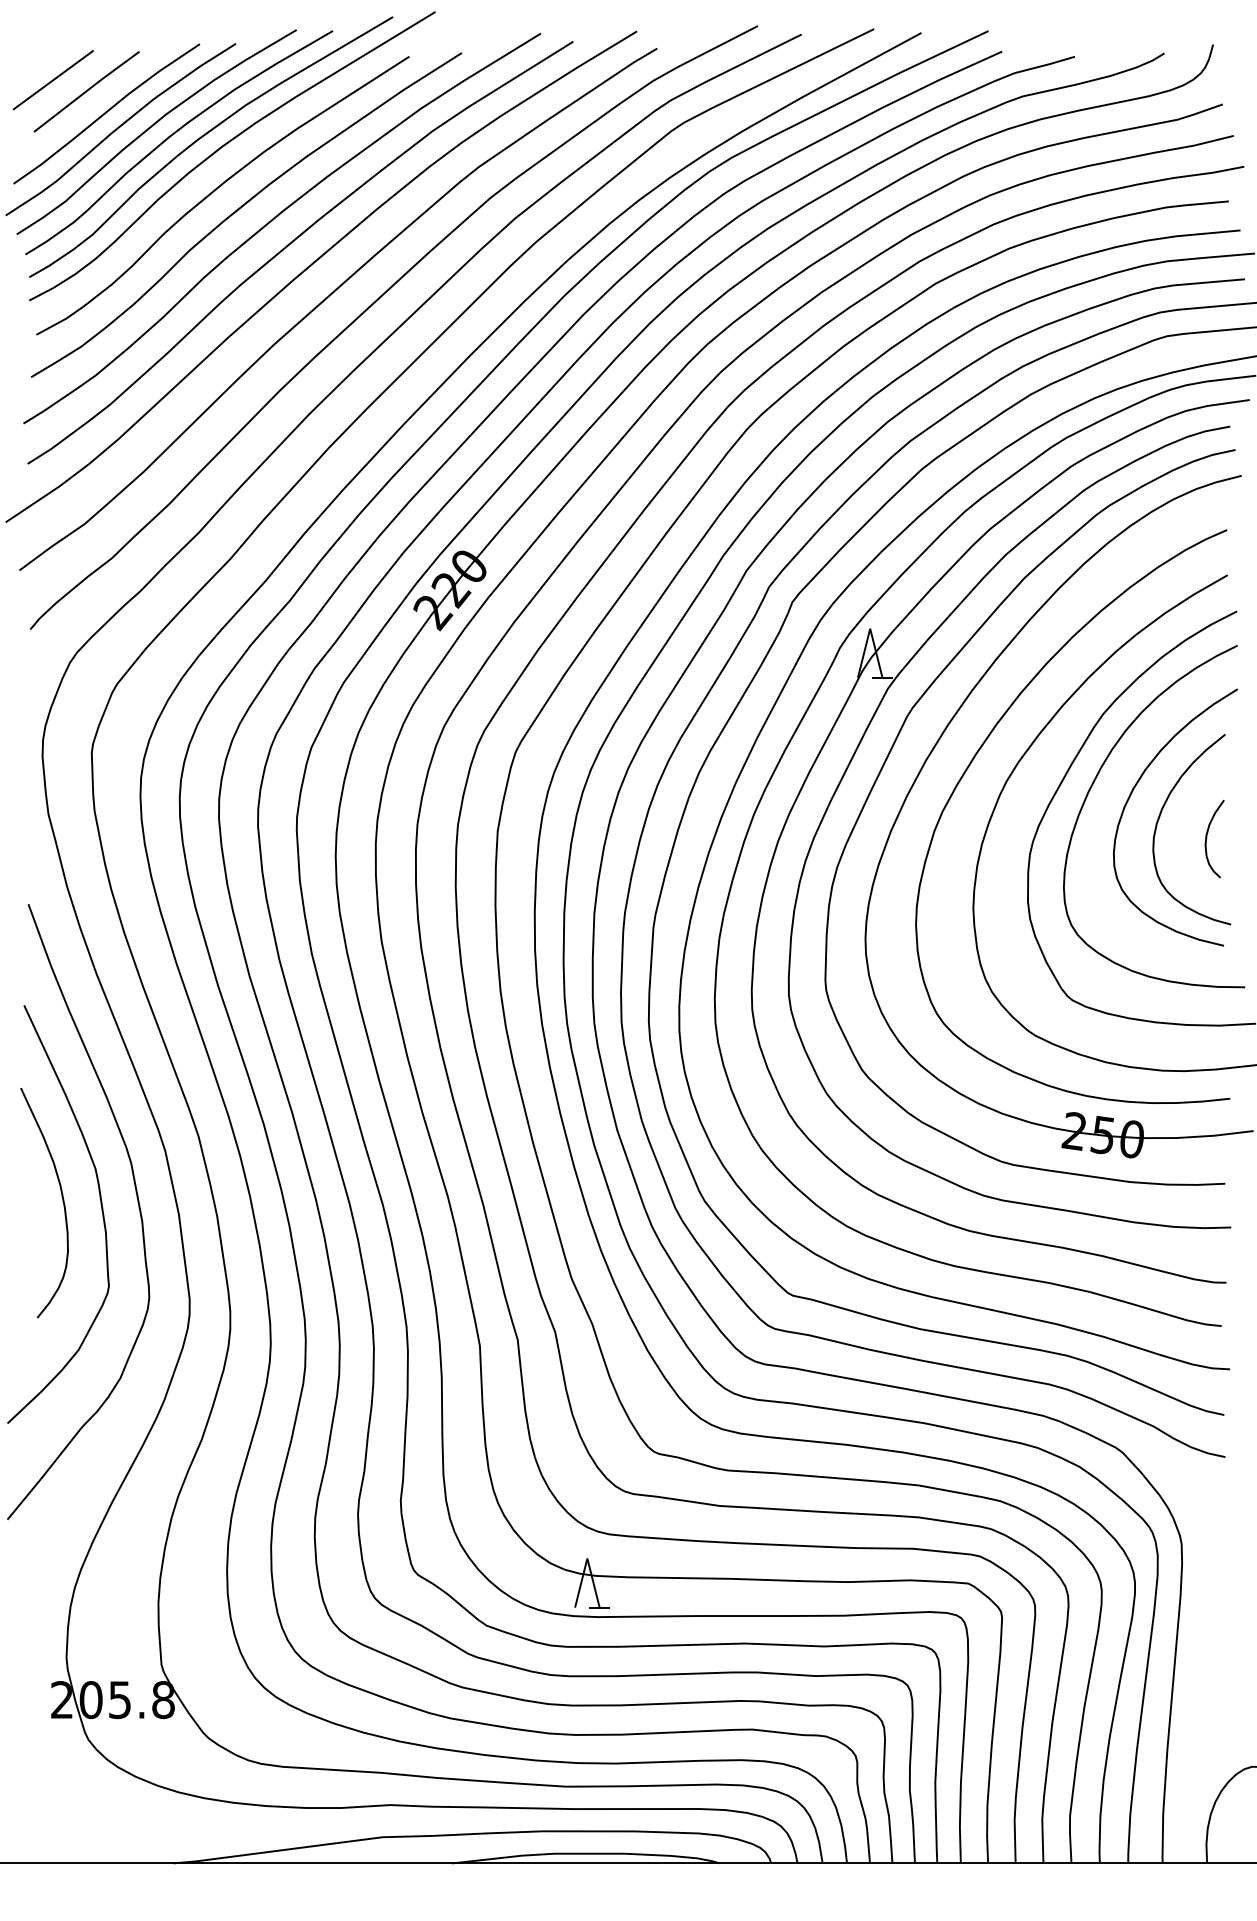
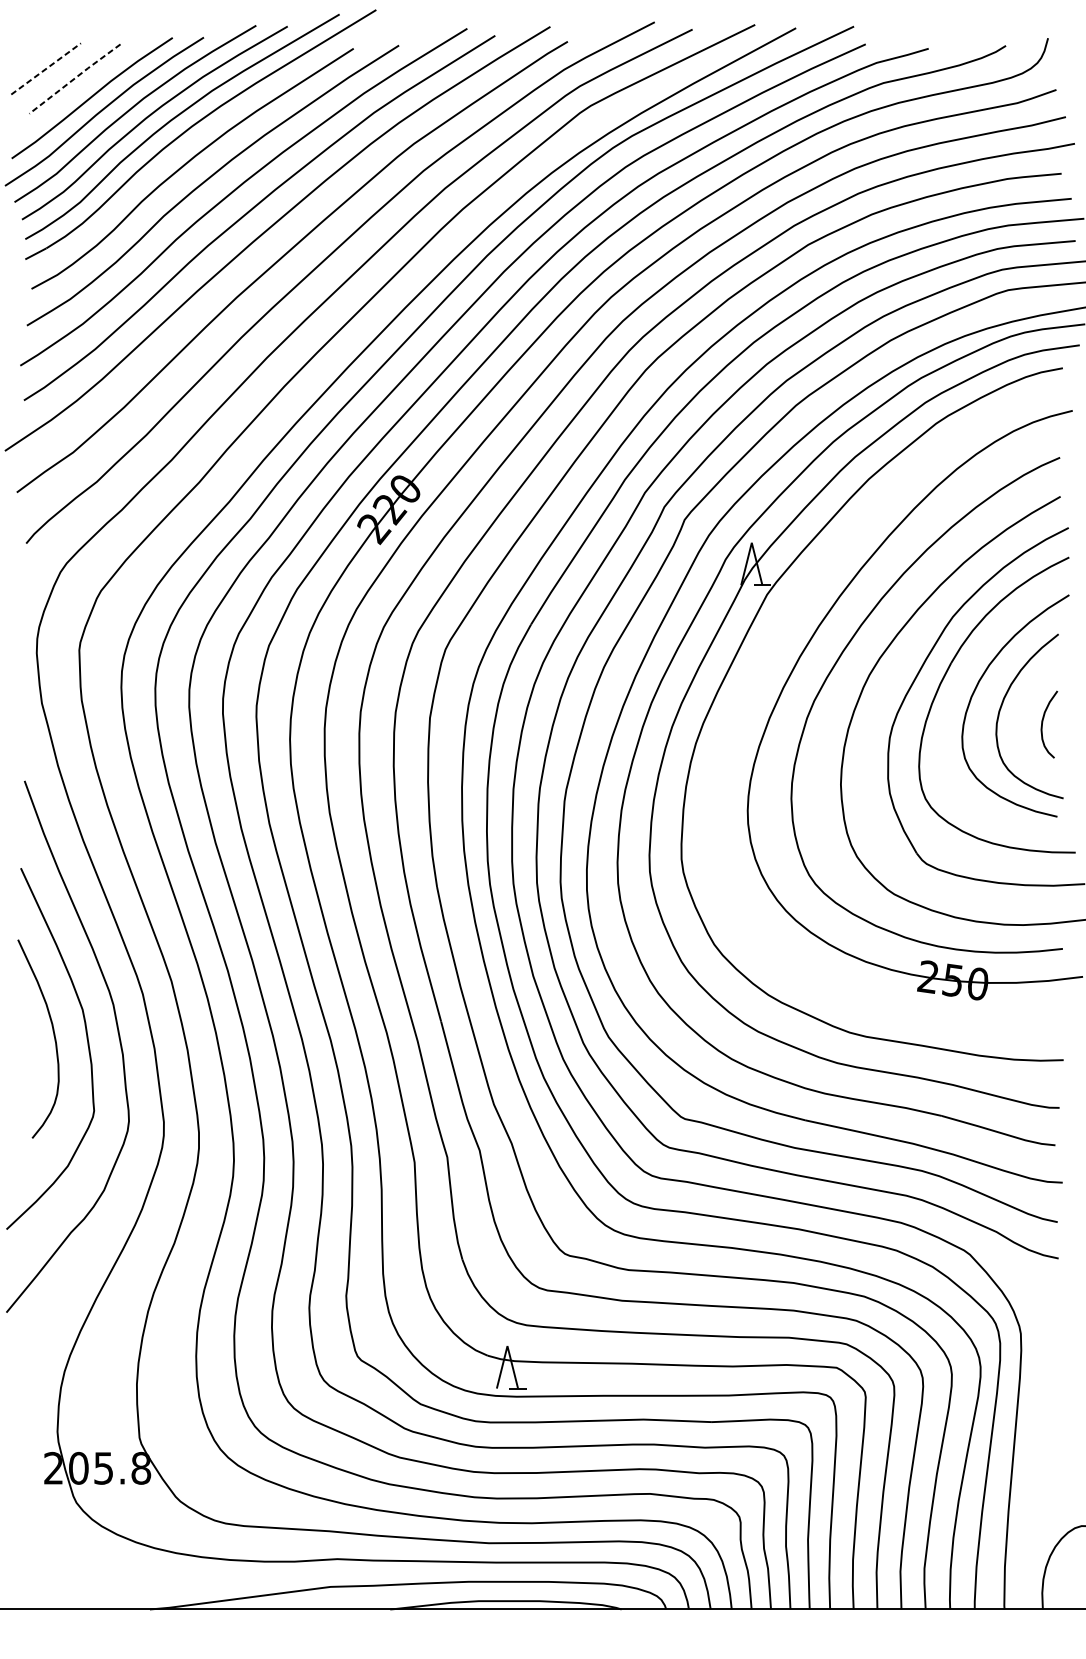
line: (53, 79) -> (46, 68), solid -> dashed
line: (86, 91) -> (74, 78), solid -> dashed
curve: (892, 749) -> (771, 647), removed

